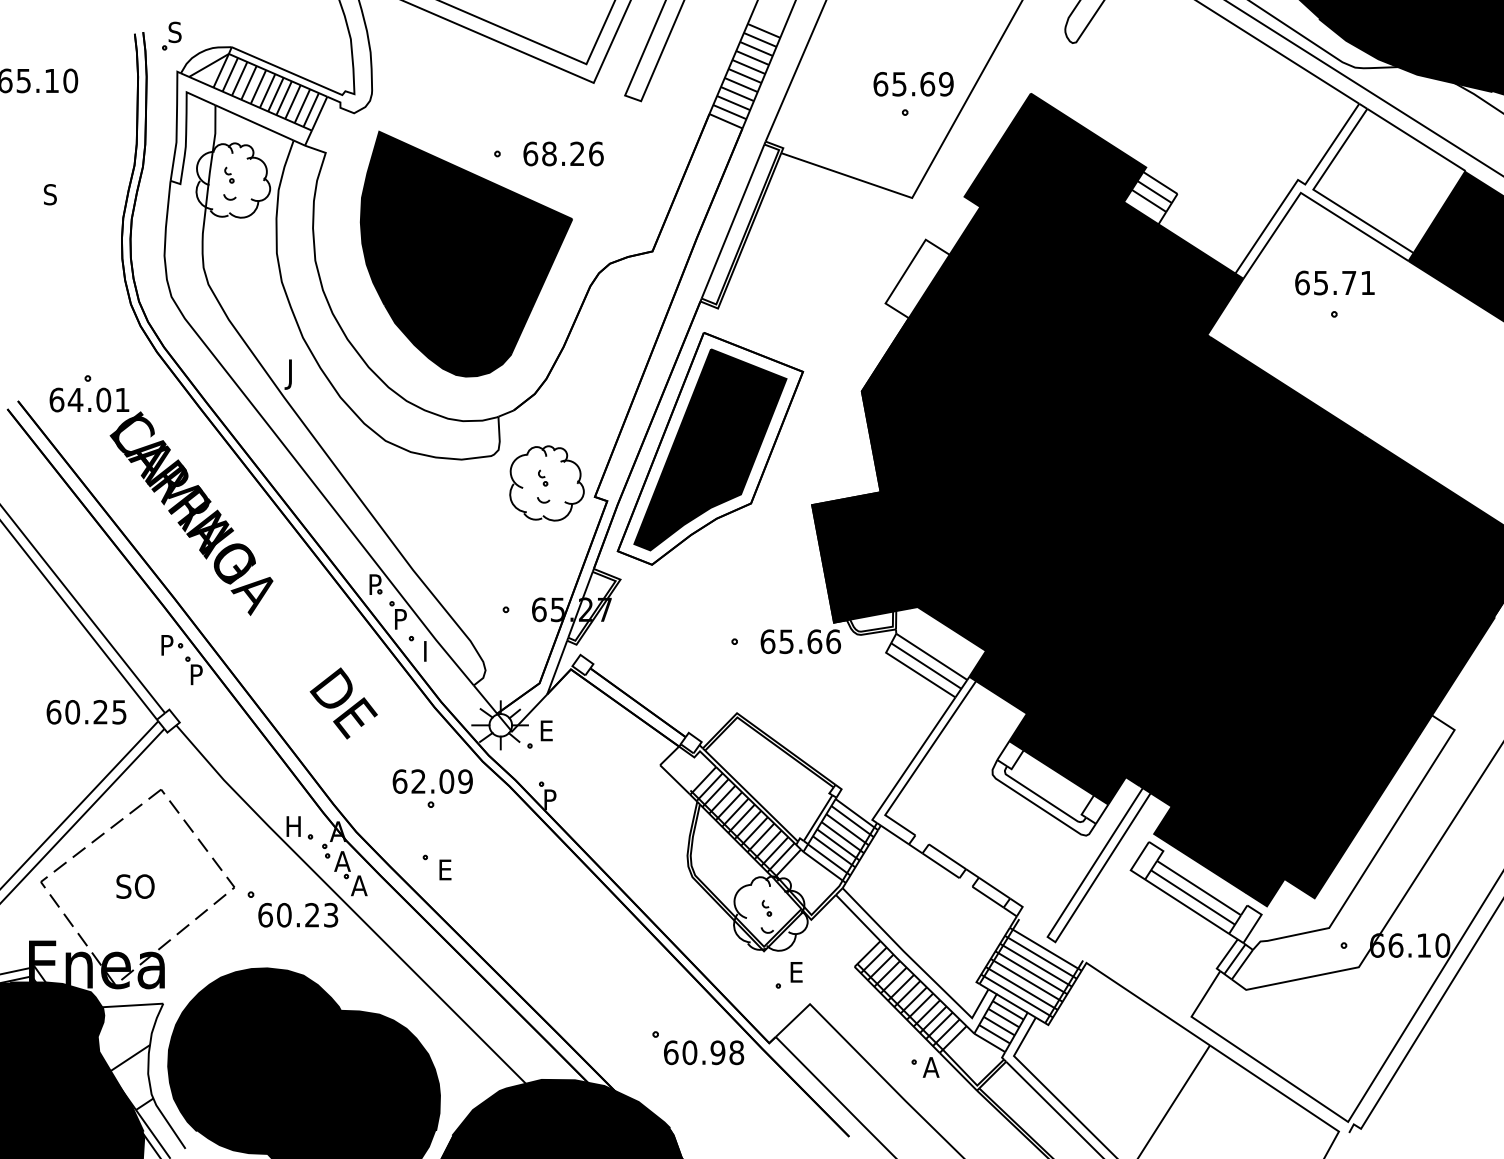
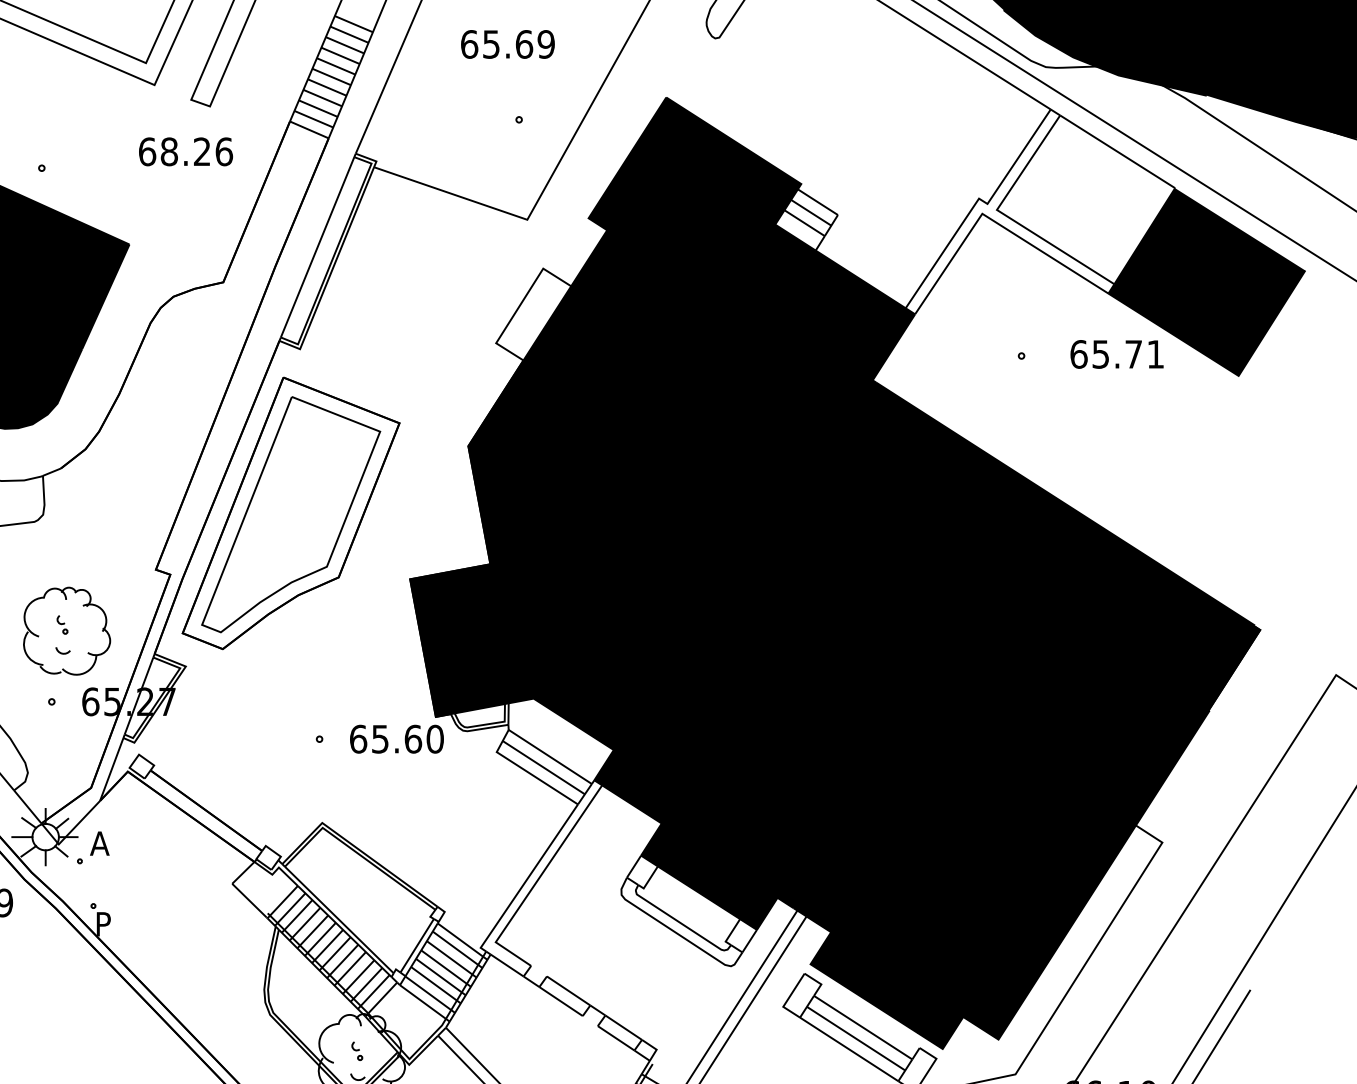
text: (913, 84) -> (507, 44), moved
text: (563, 153) -> (185, 151), moved
text: (1334, 282) -> (1116, 353), moved
fill: (710, 449) -> (291, 514), removed
part: (546, 483) -> (66, 631), moved
text: (833, 641) -> (435, 738), 65.66 -> 65.60
text: (546, 730) -> (99, 843), E -> A

